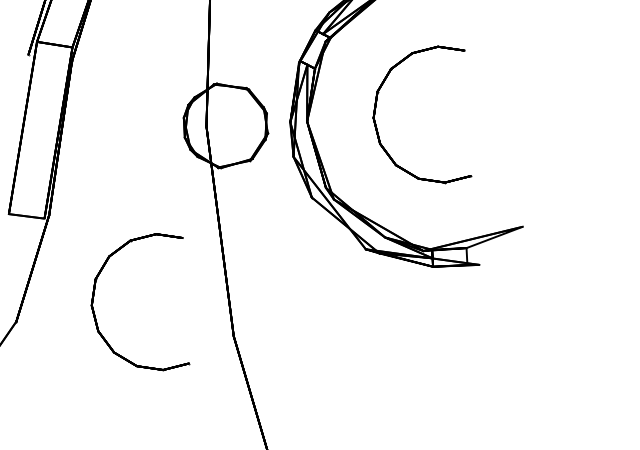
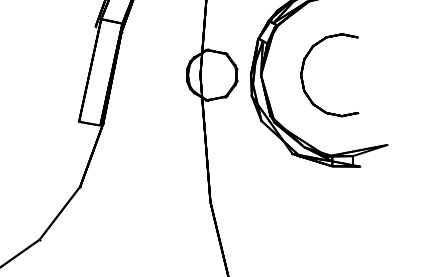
part: (95, 297) -> (128, 174), removed

